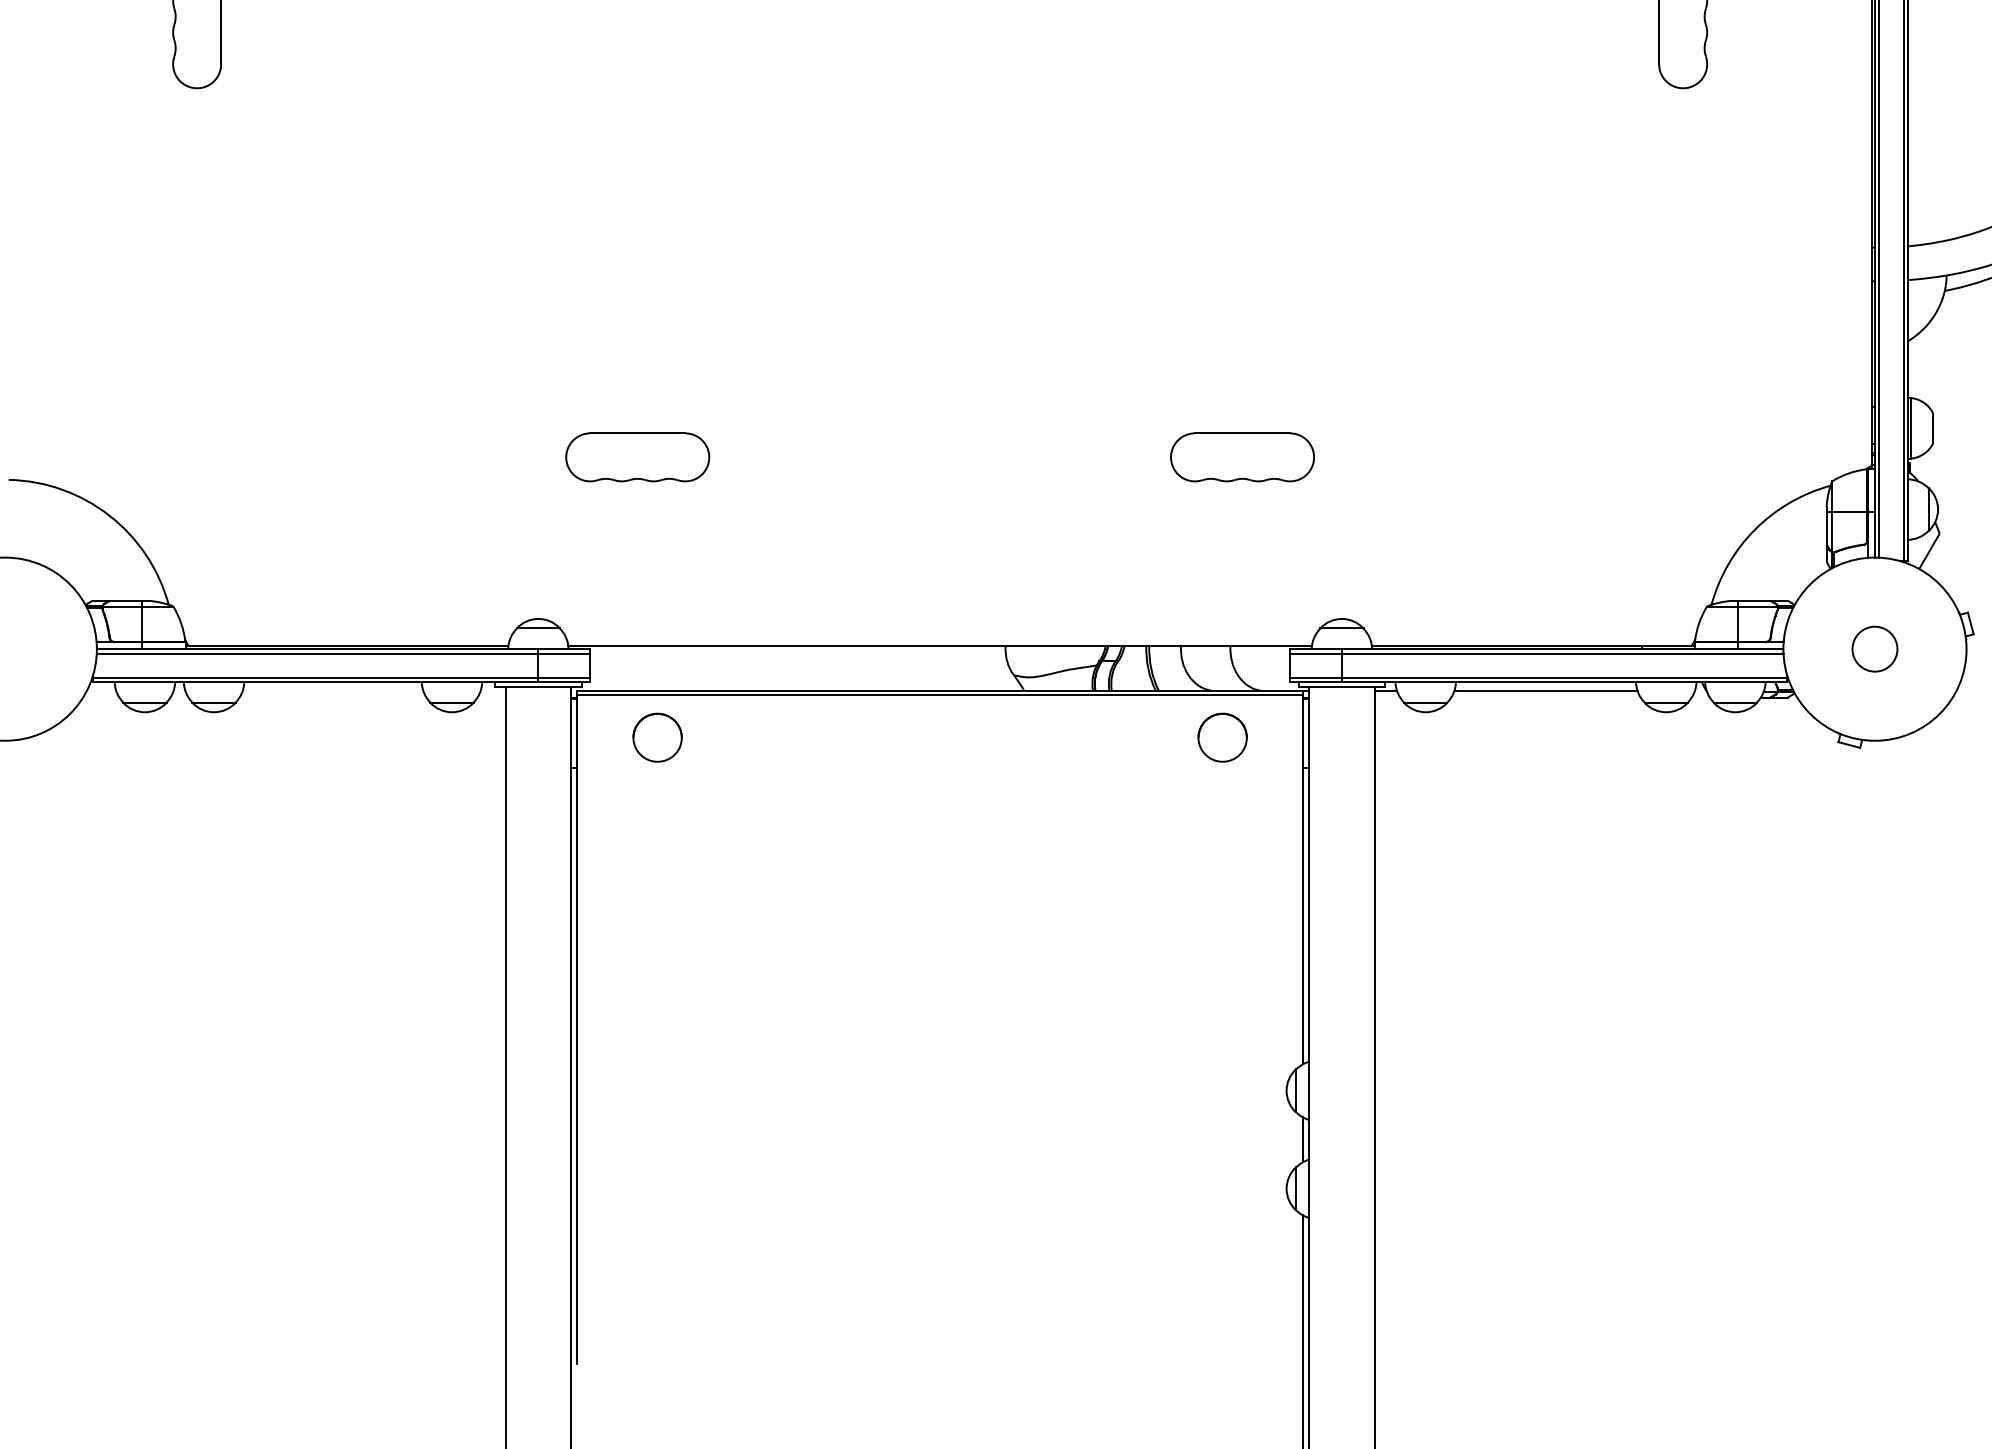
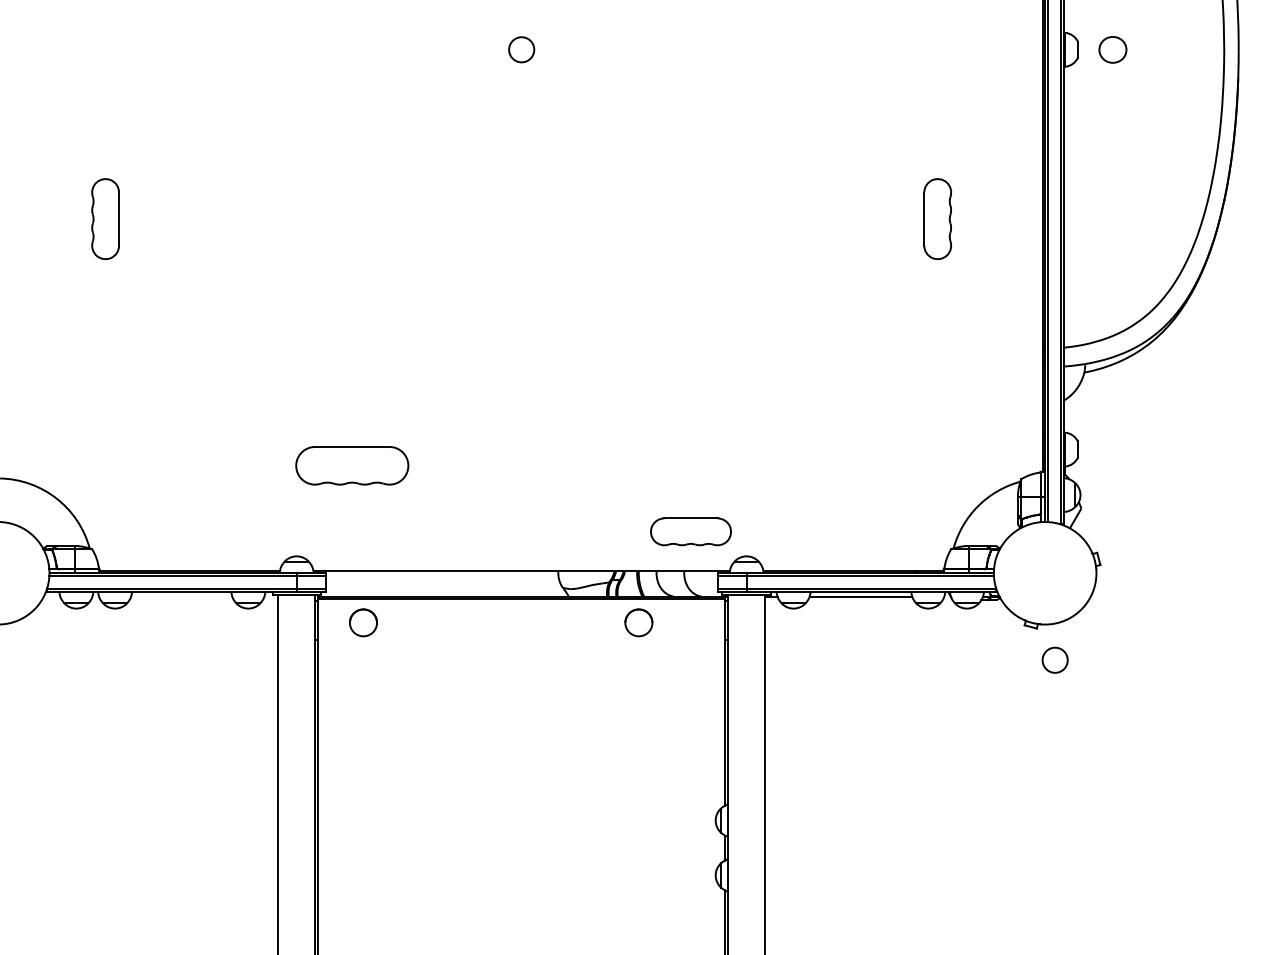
part: (638, 456) -> (352, 465), size x1.4
part: (1241, 456) -> (690, 531), moved
circle: (1873, 647) -> (1054, 659), moved
part: (1221, 737) -> (638, 622), moved

